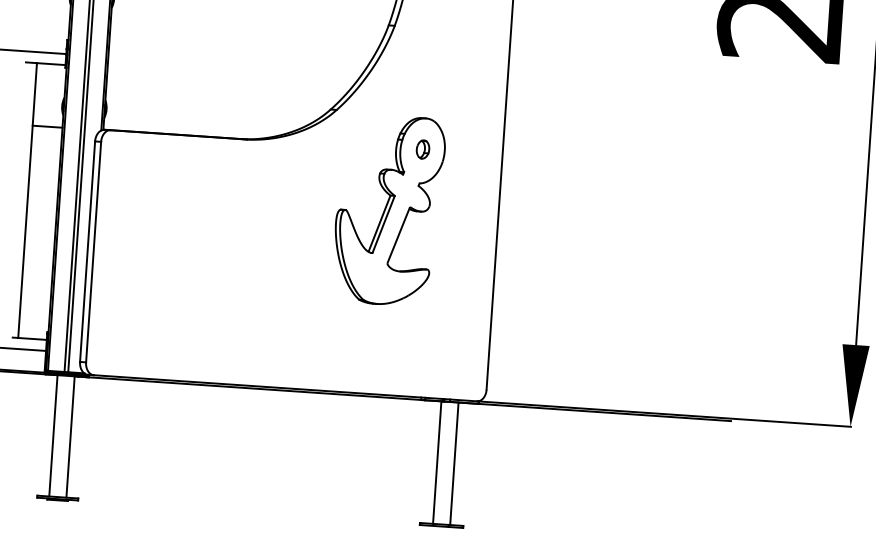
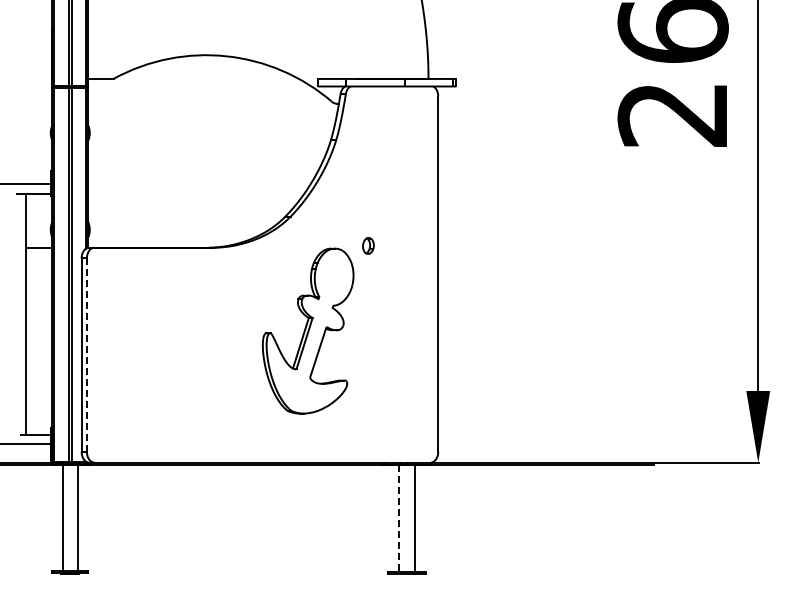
part: (389, 209) -> (308, 330), moved
line: (93, 252) -> (86, 355), solid -> dashed
line: (437, 462) -> (399, 518), solid -> dashed

